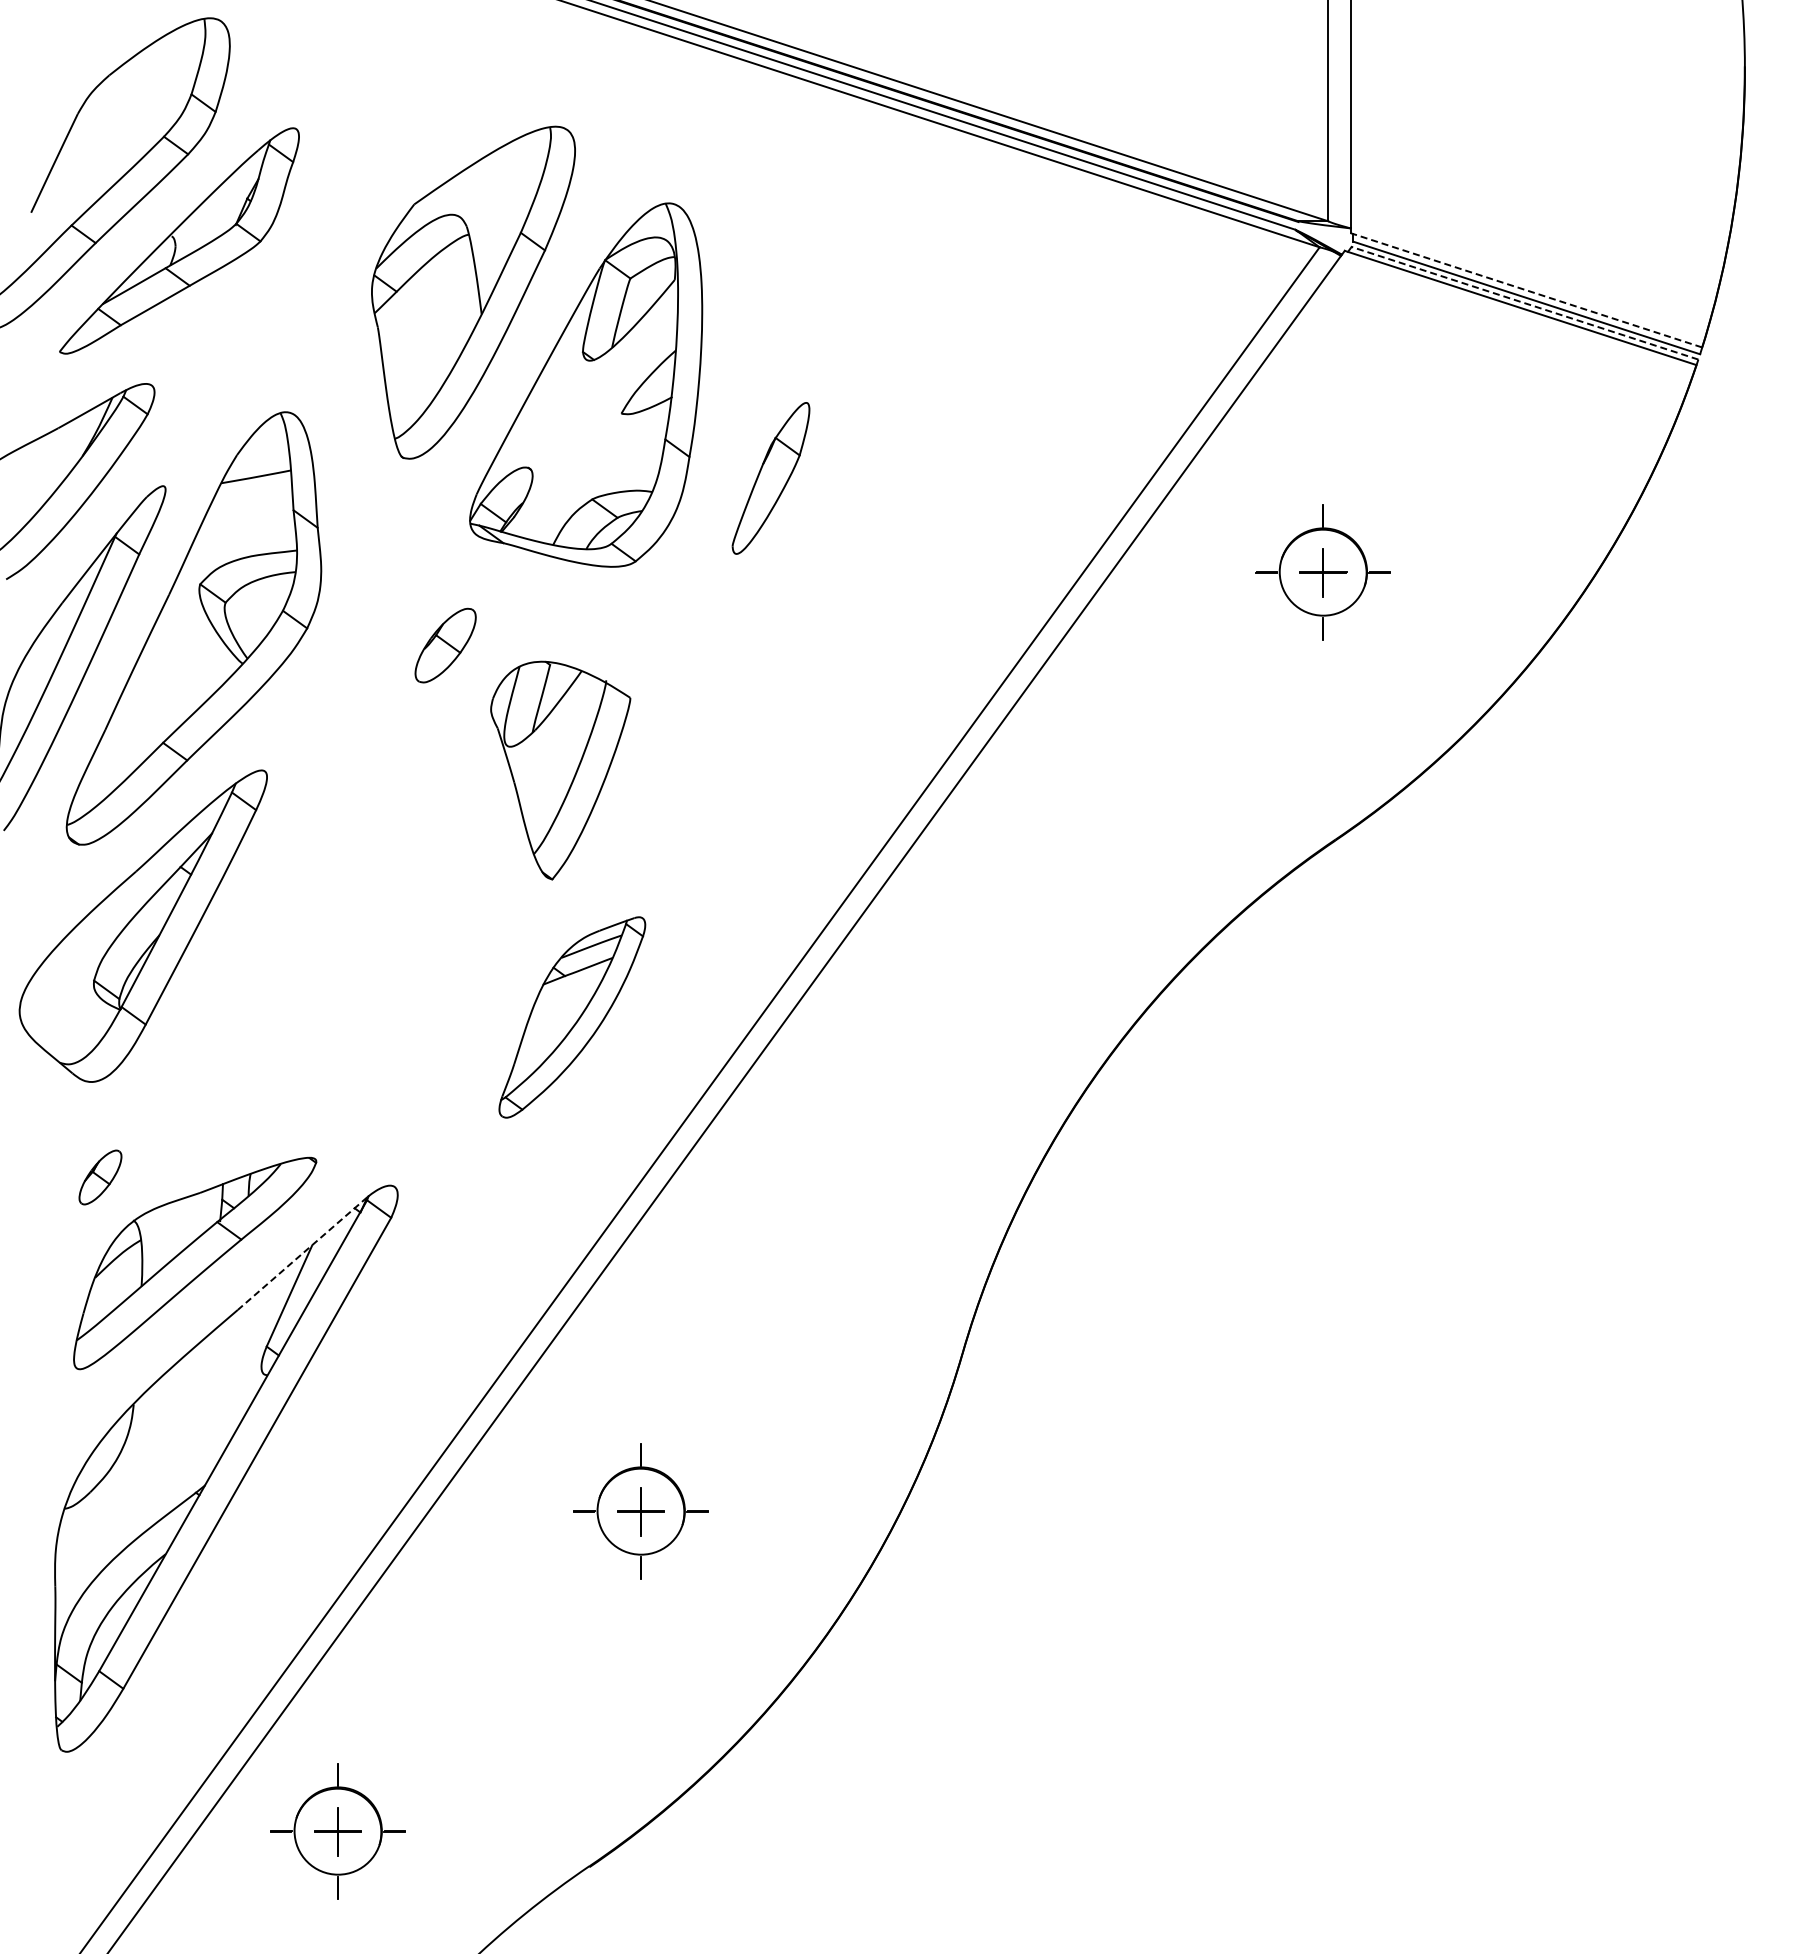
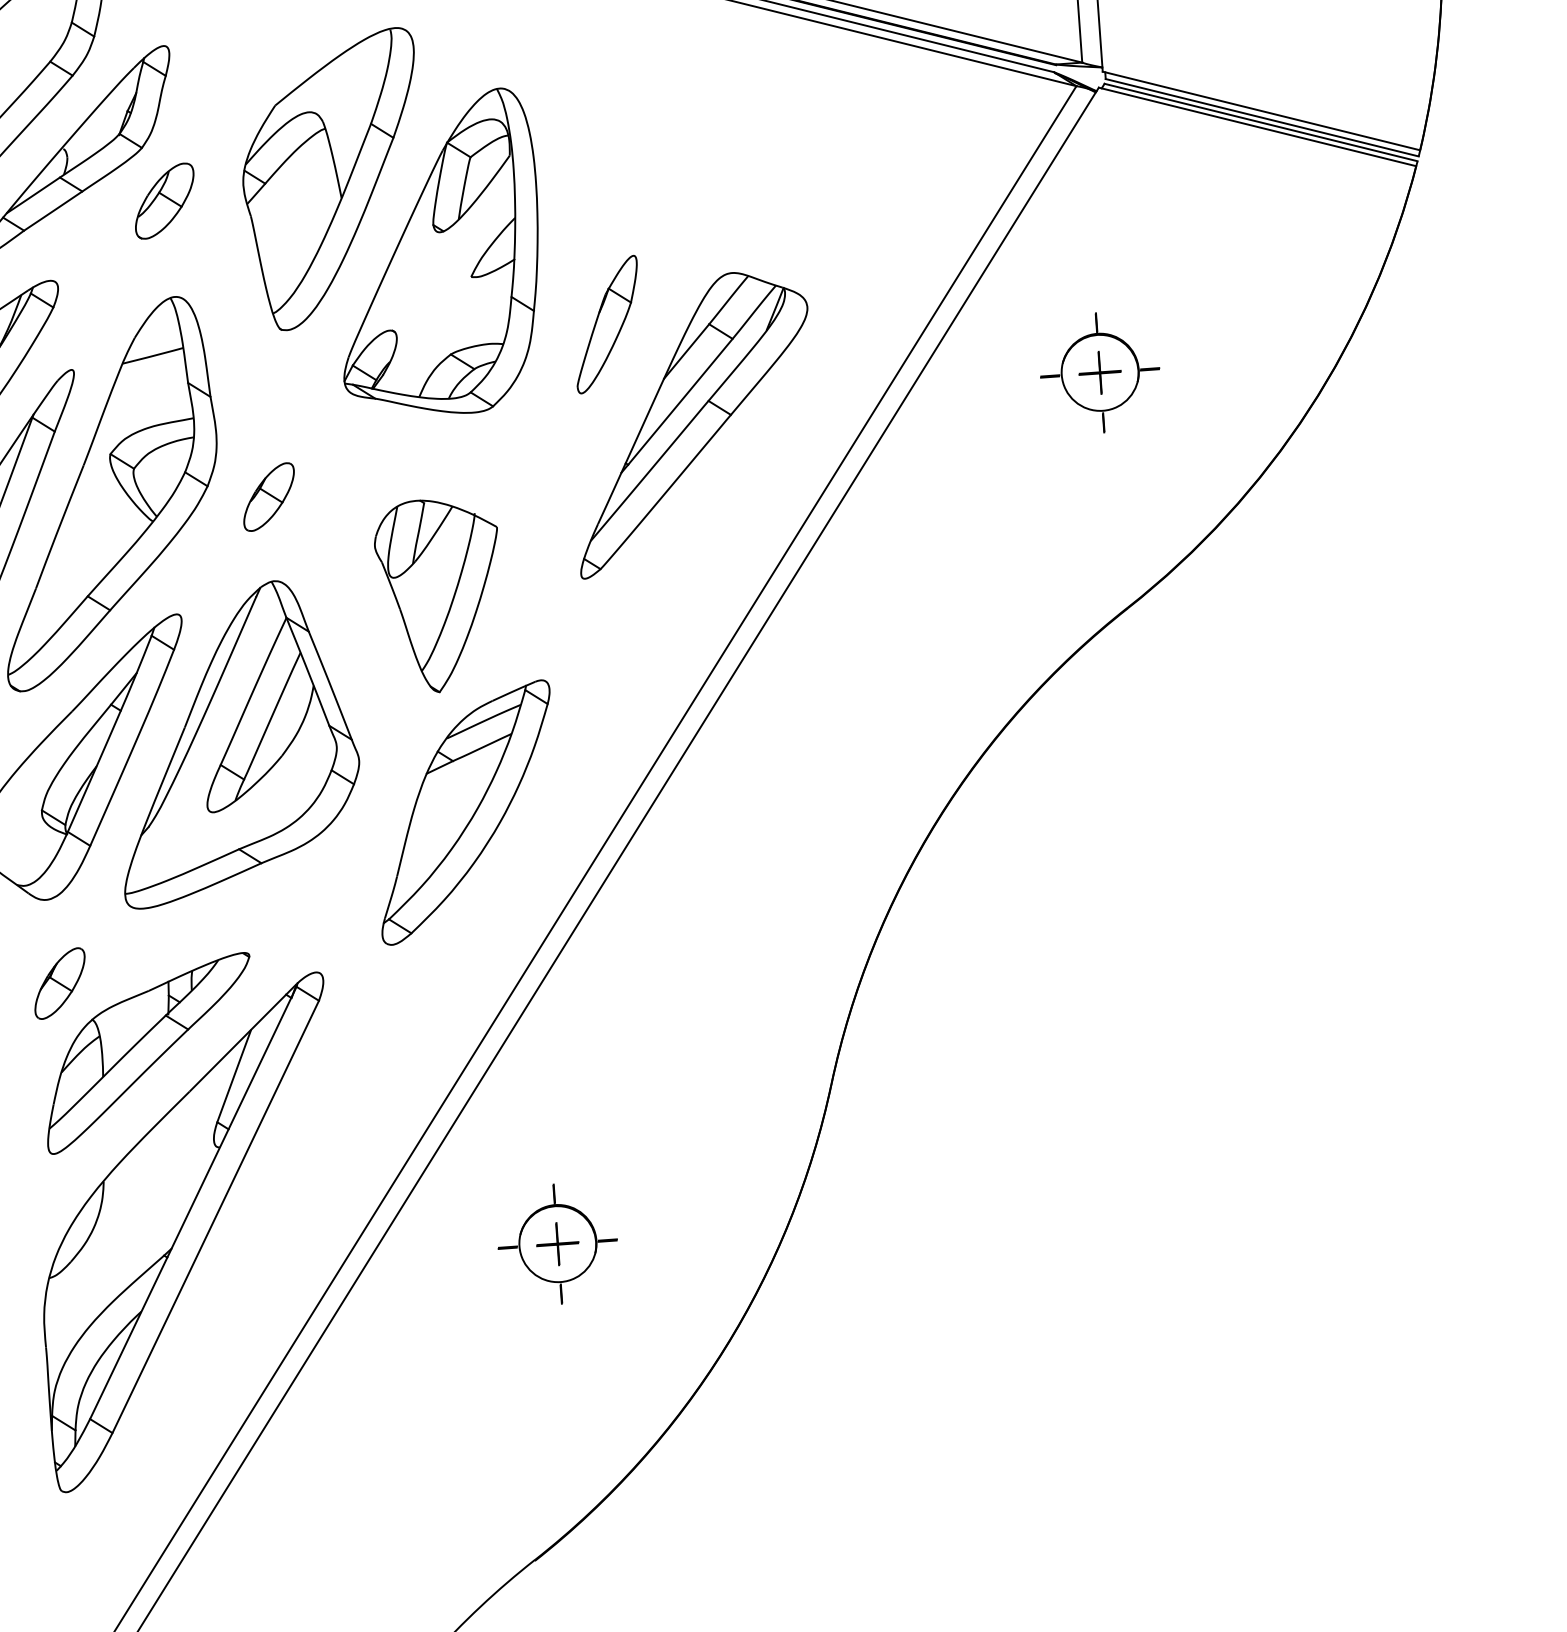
line: (1526, 290) -> (1261, 111), dashed -> solid
part: (281, 303) -> (164, 201), added
line: (1524, 303) -> (1260, 122), dashed -> solid
part: (859, 596) -> (692, 423), added
part: (445, 645) -> (268, 497), moved
part: (318, 920) -> (236, 743), added
part: (572, 1017) -> (466, 812), size x1.43
part: (100, 1177) -> (60, 983), size x1.43
line: (302, 1254) -> (243, 1038), dashed -> solid
part: (337, 1831) -> (310, 1545), removed

